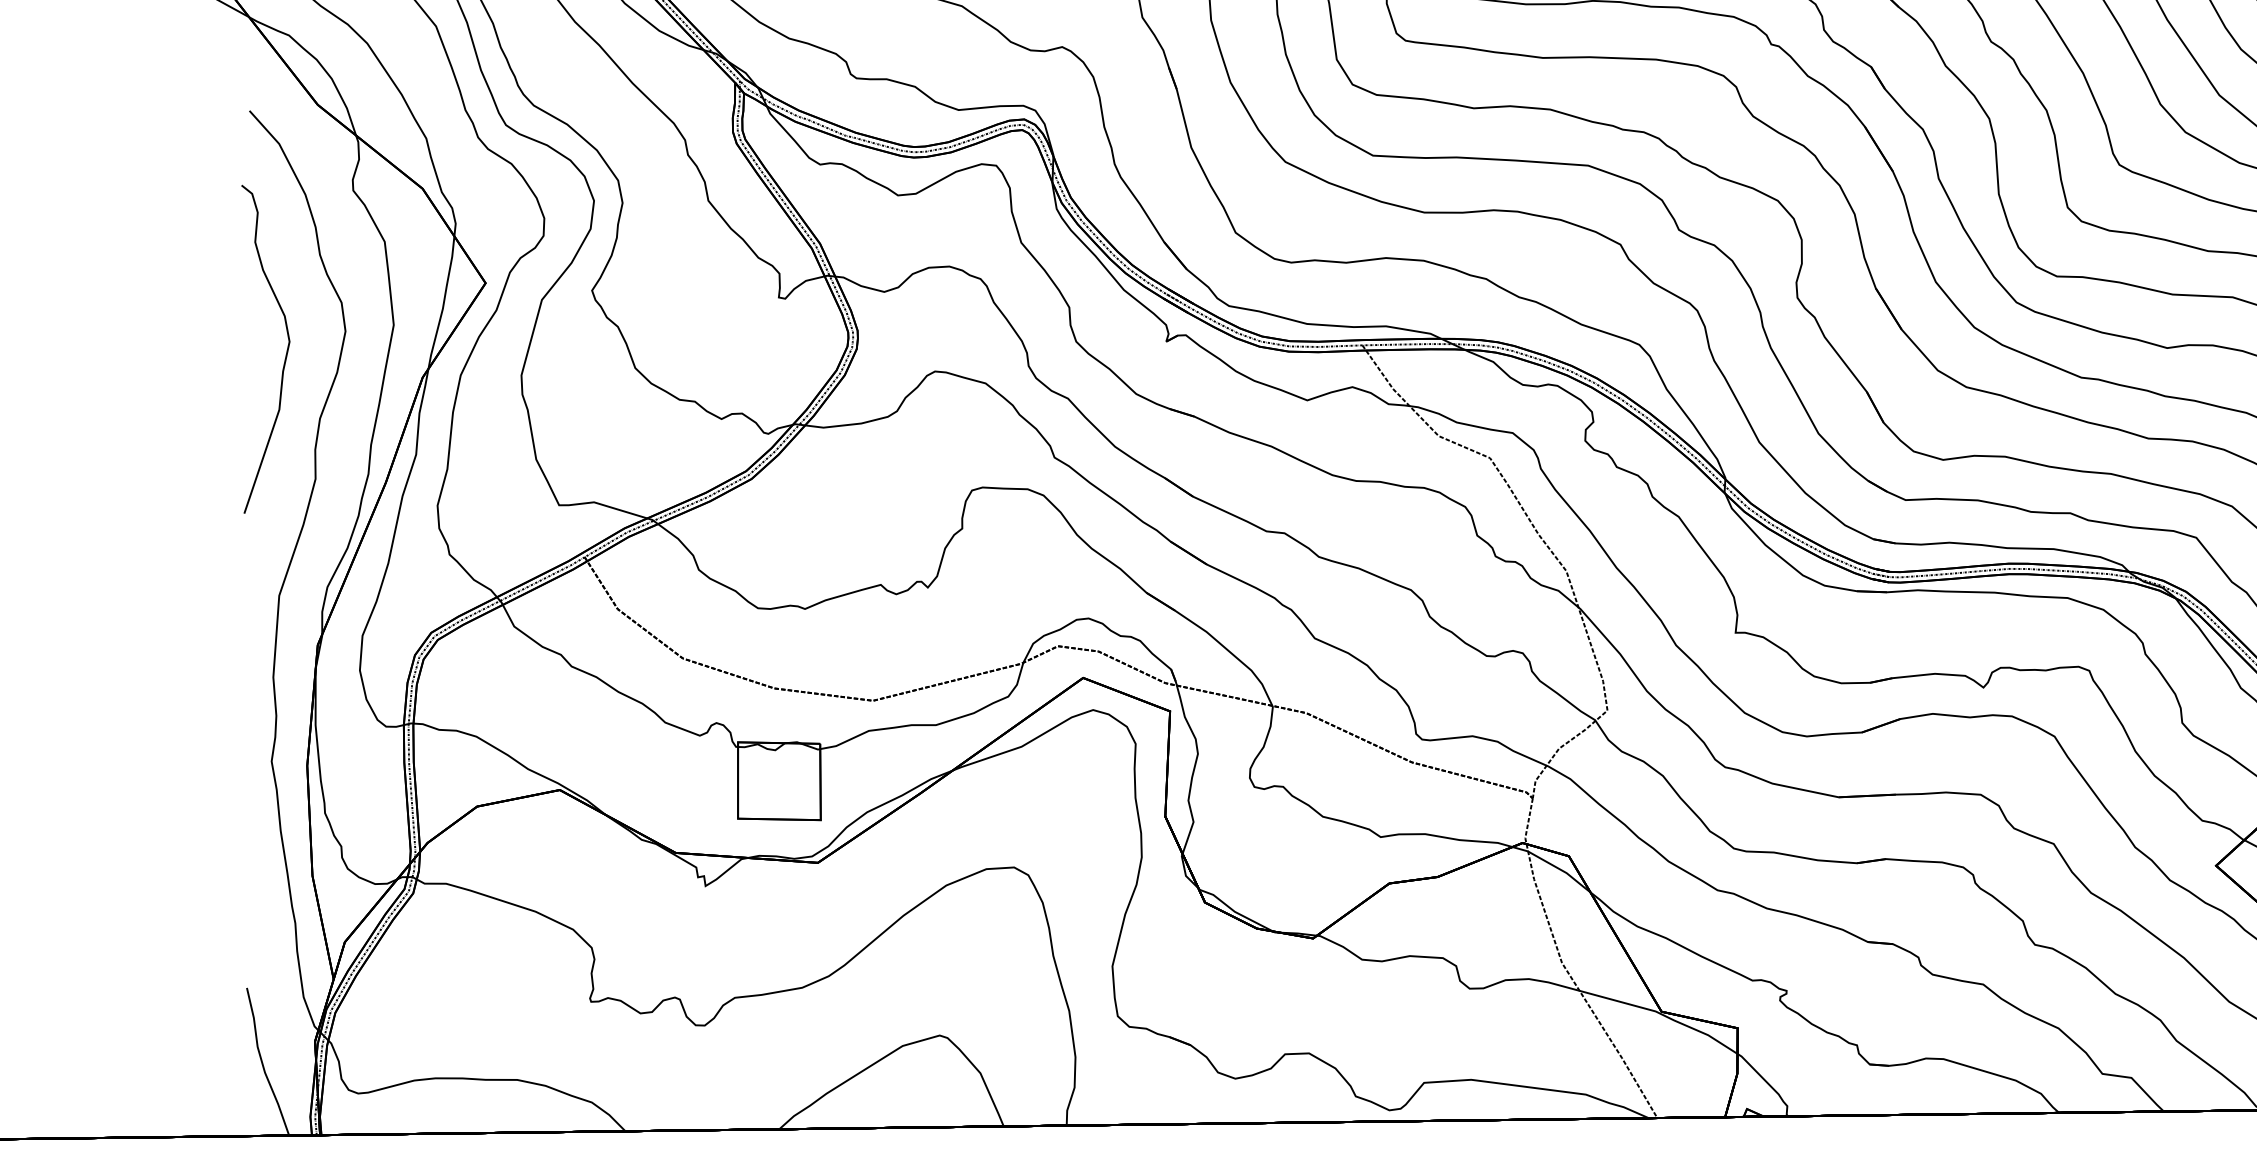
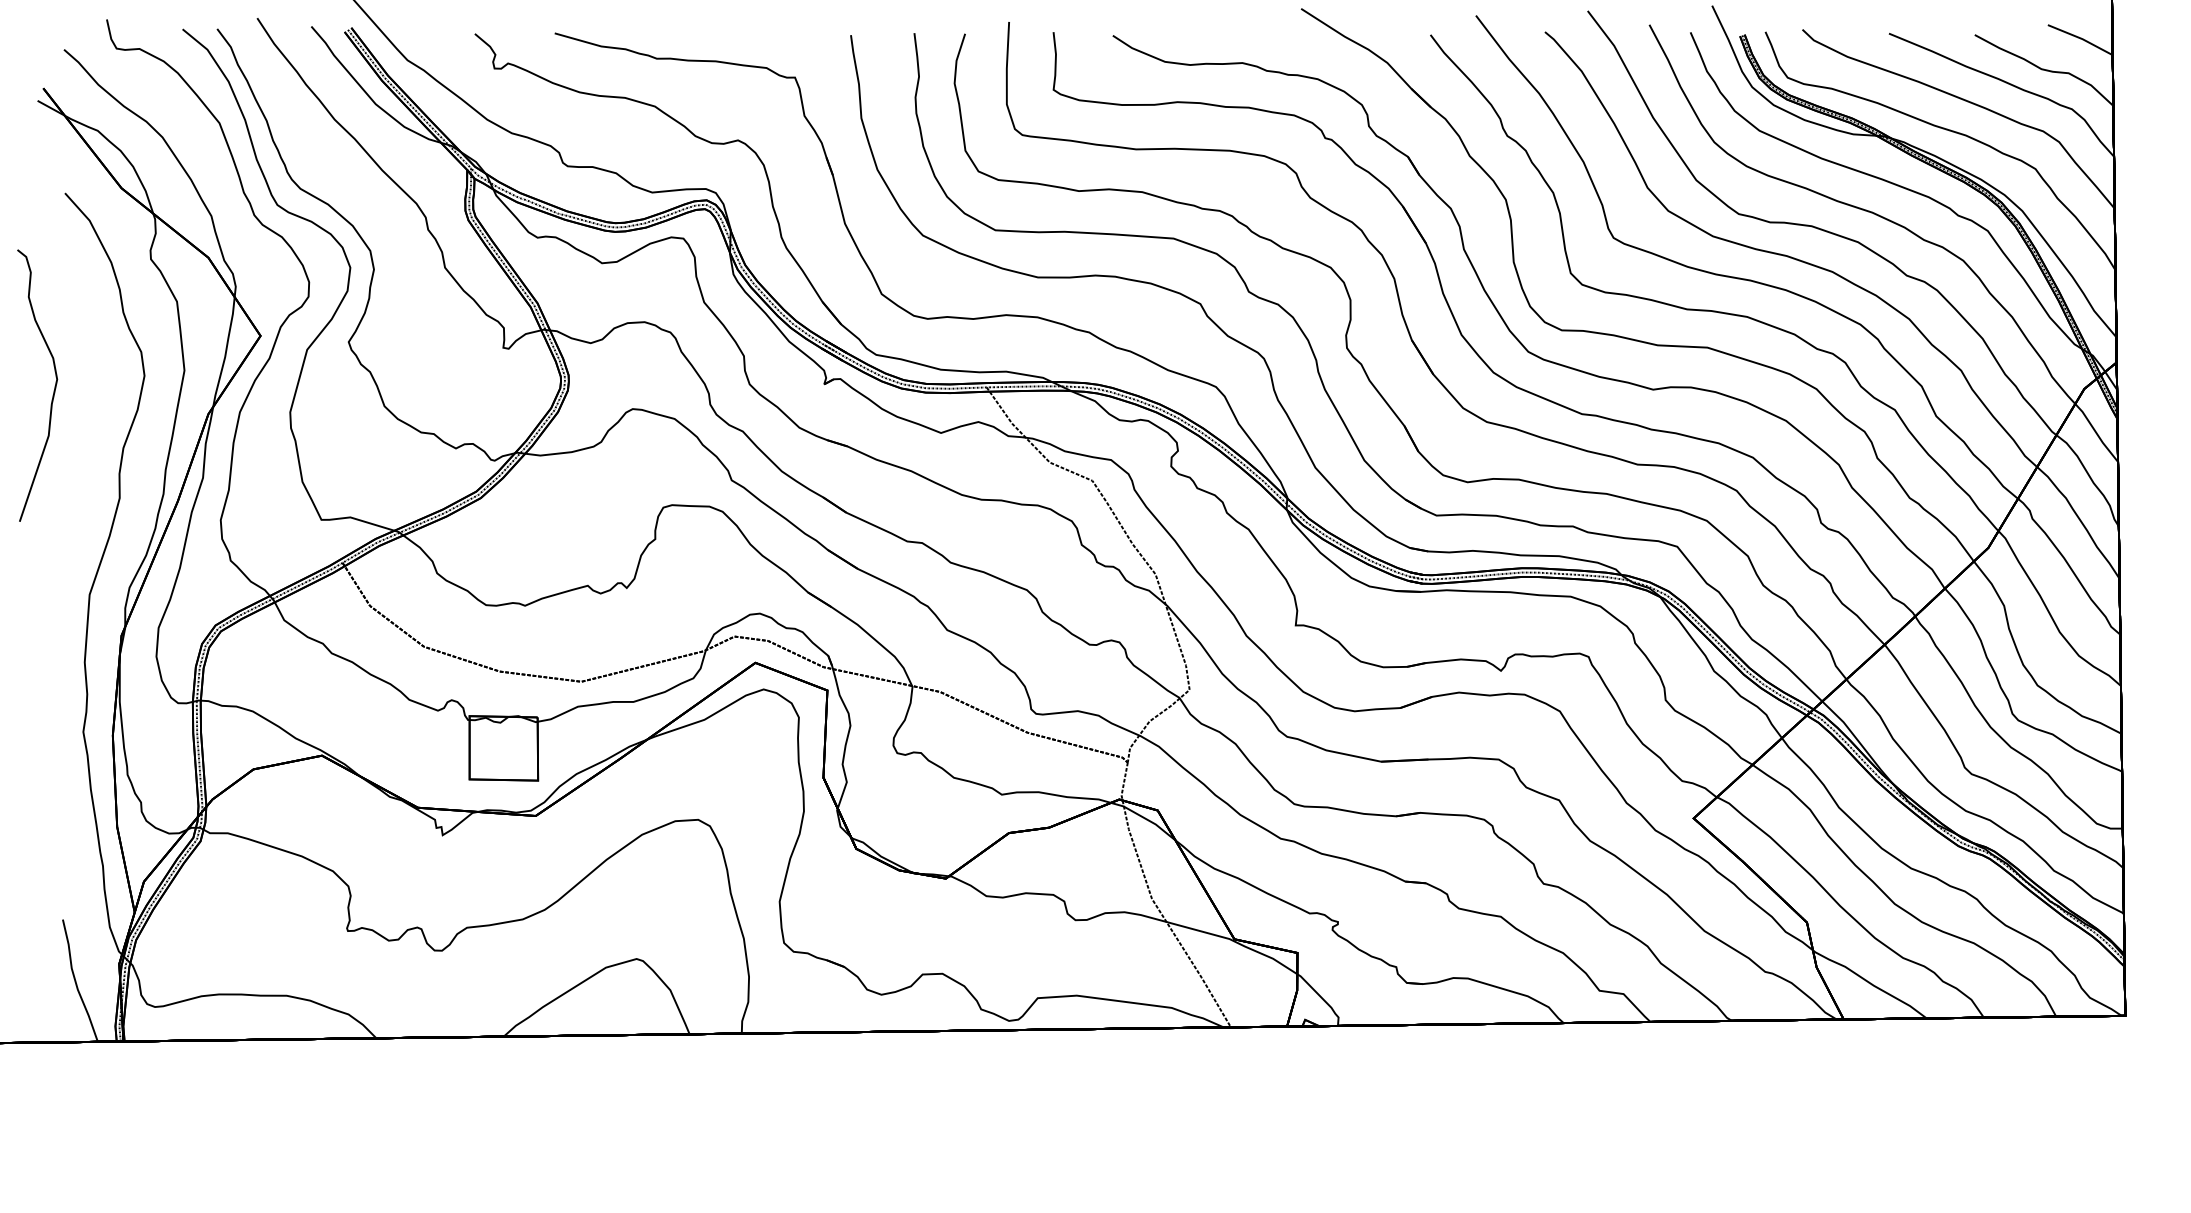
curve: (285, 355) -> (53, 390), moved

